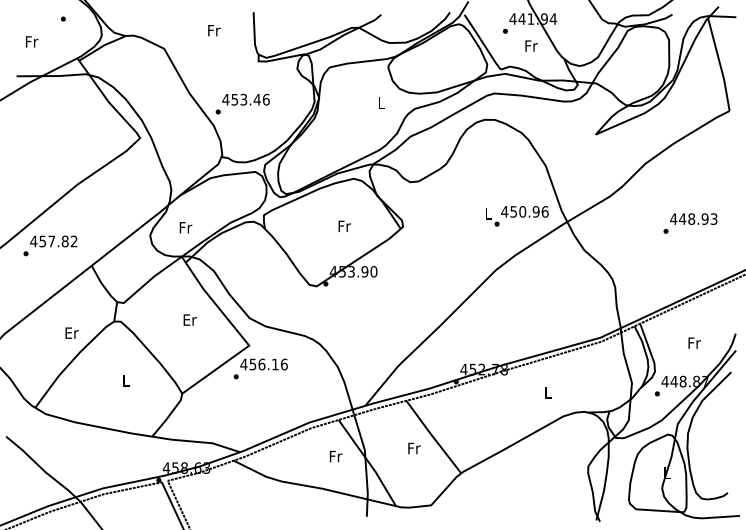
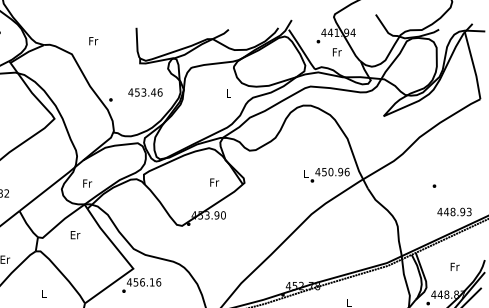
text: (214, 30) -> (93, 41), moved
text: (245, 99) -> (145, 92), moved
text: (693, 218) -> (454, 211), moved
text: (344, 226) -> (214, 182), moved
text: (189, 319) -> (75, 234), moved

